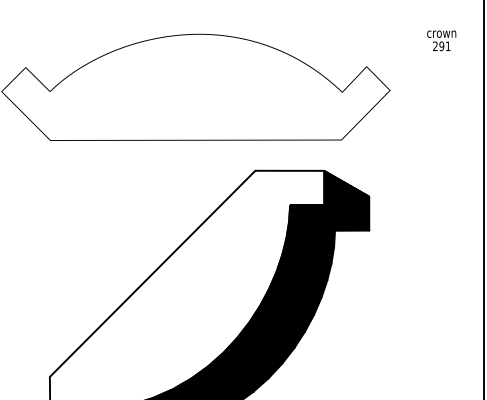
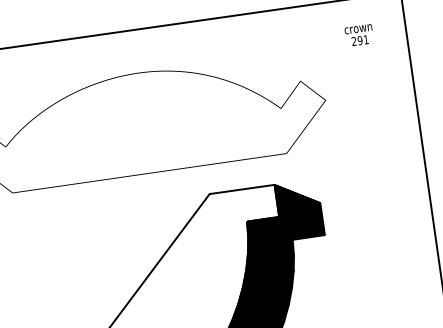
text: (441, 40) -> (359, 35), moved

